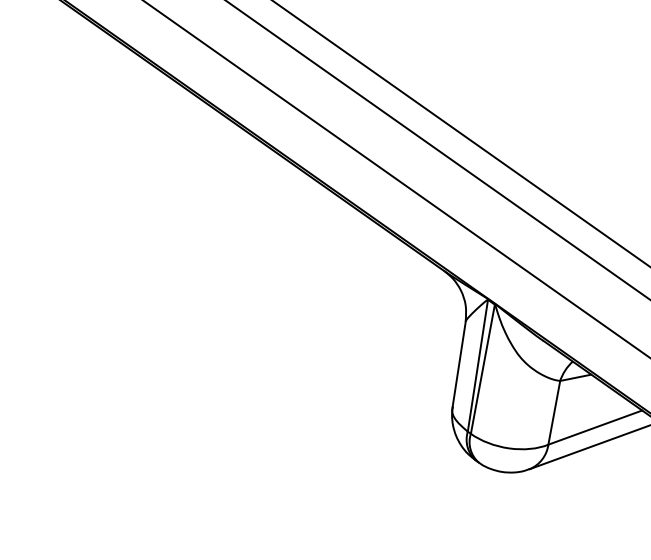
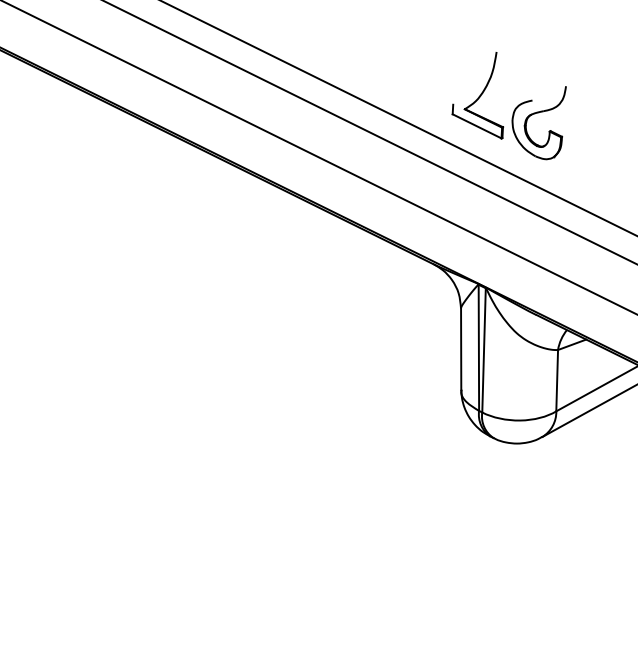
part: (554, 121) -> (514, 108), added

